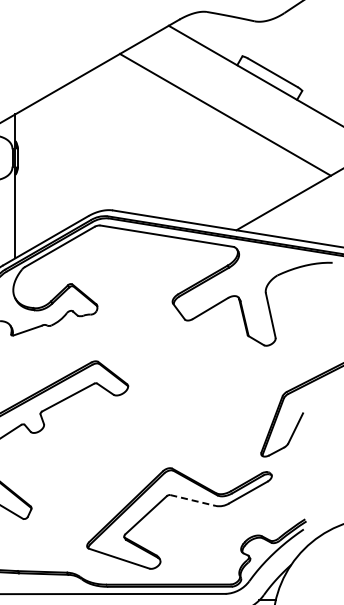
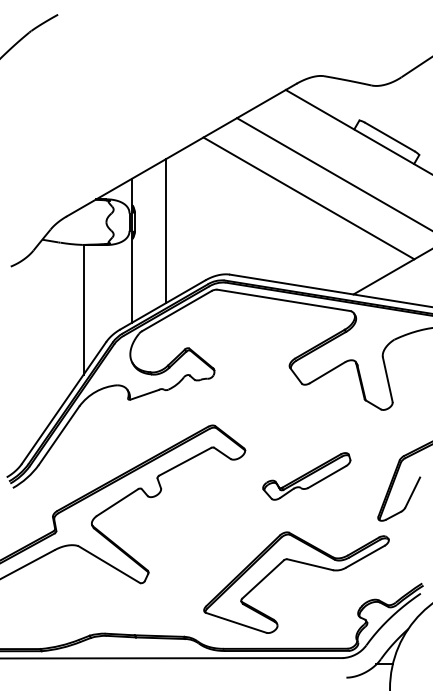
line: (191, 134) -> (308, 198), added
line: (48, 167) -> (165, 231), added
part: (189, 412) -> (306, 476), added
line: (193, 500) -> (310, 564), dashed -> solid

